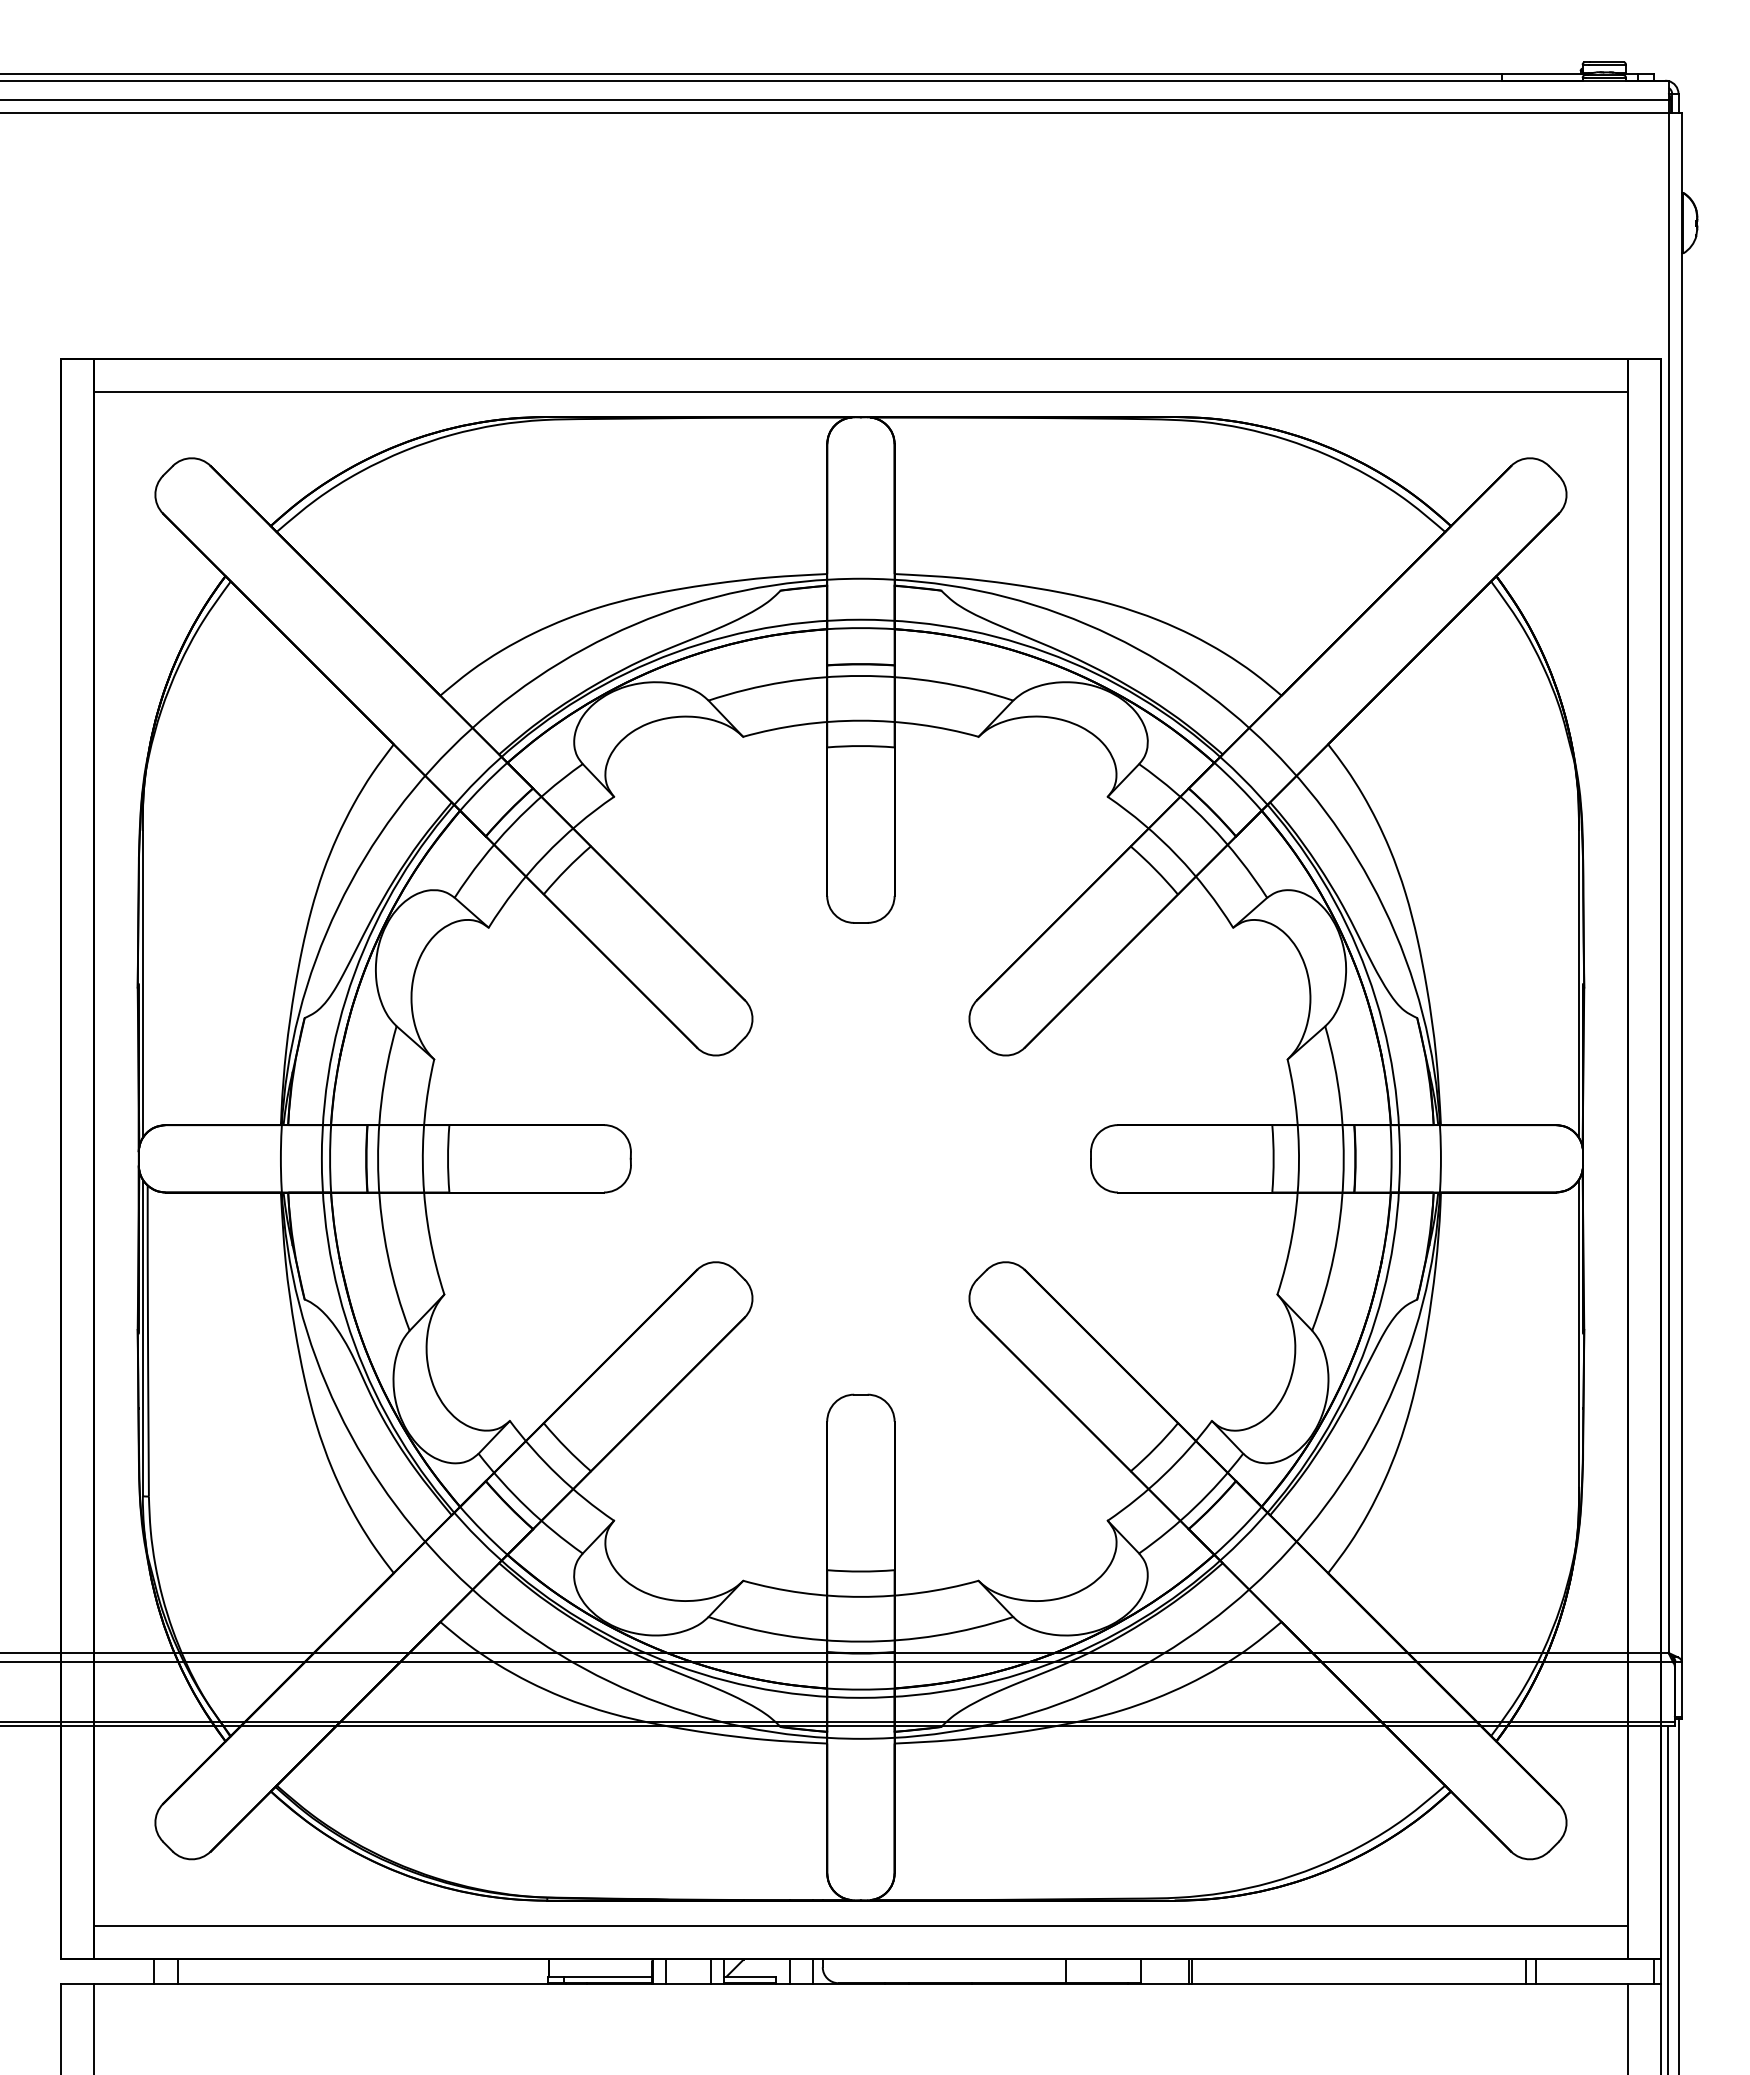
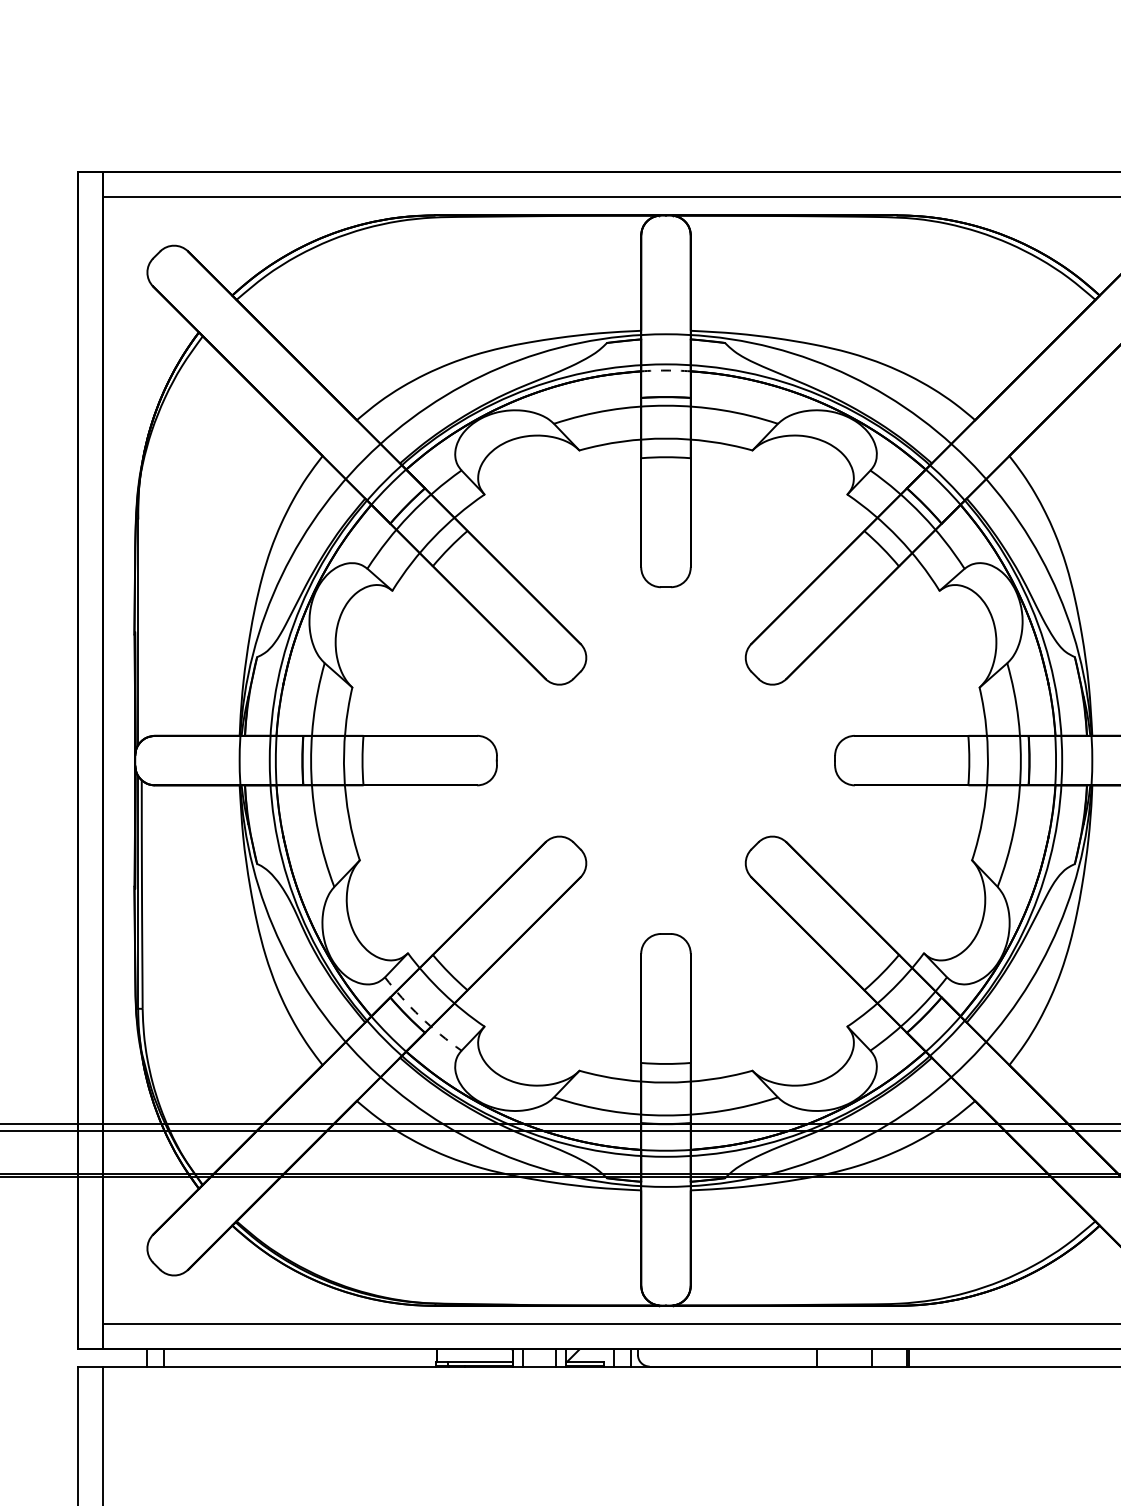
arc: (860, 628) -> (665, 370), solid -> dashed
arc: (526, 1507) -> (420, 1016), solid -> dashed

